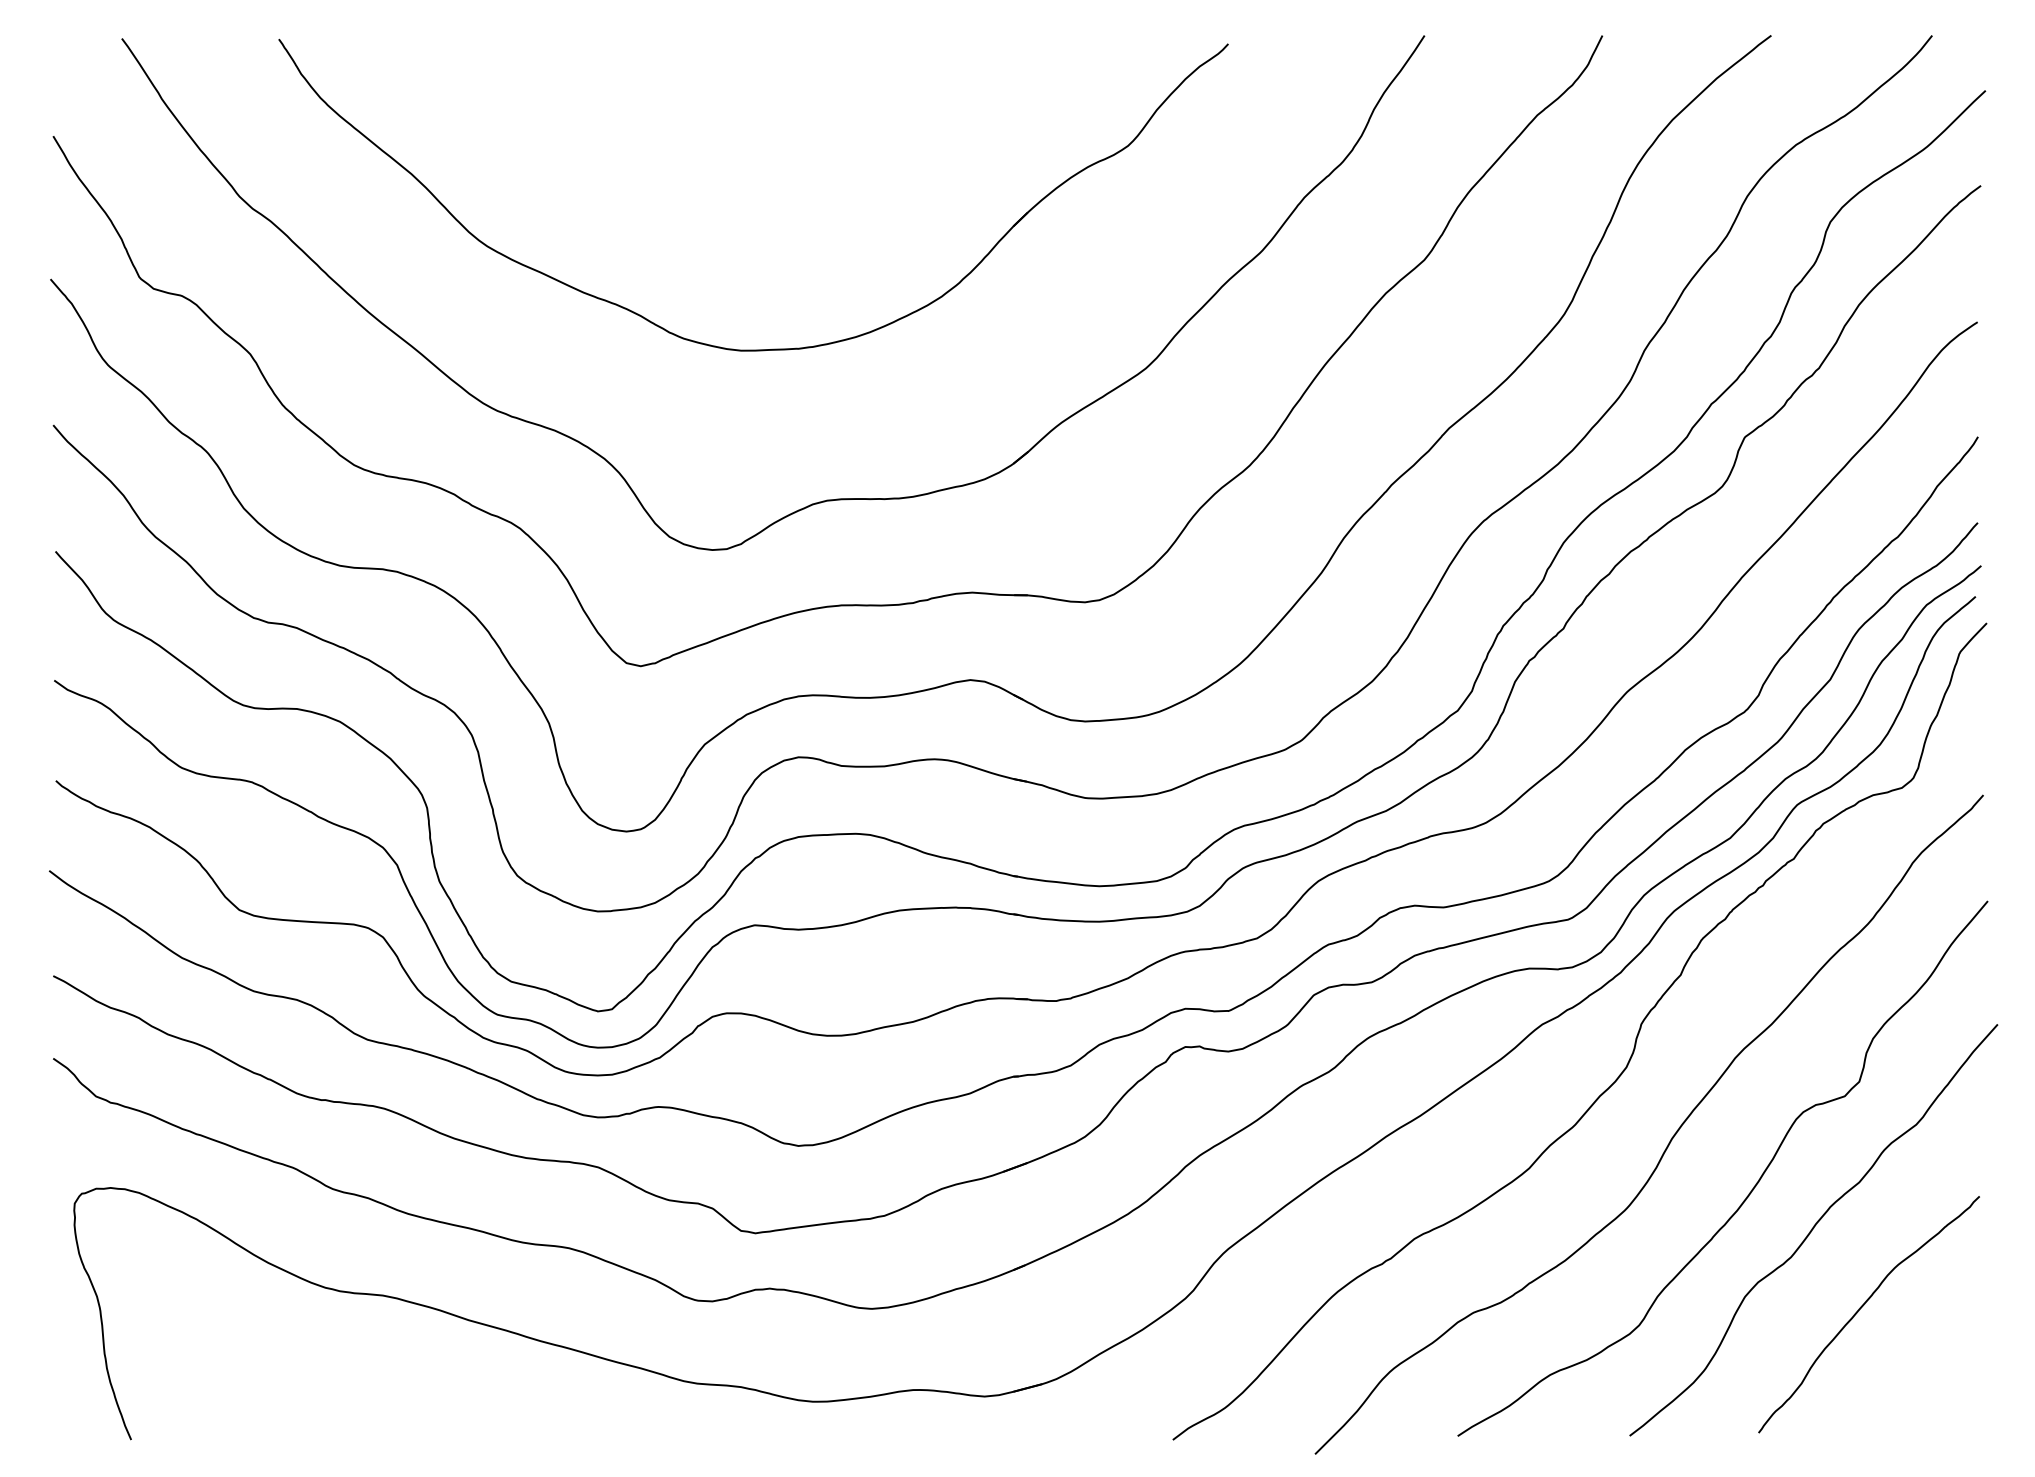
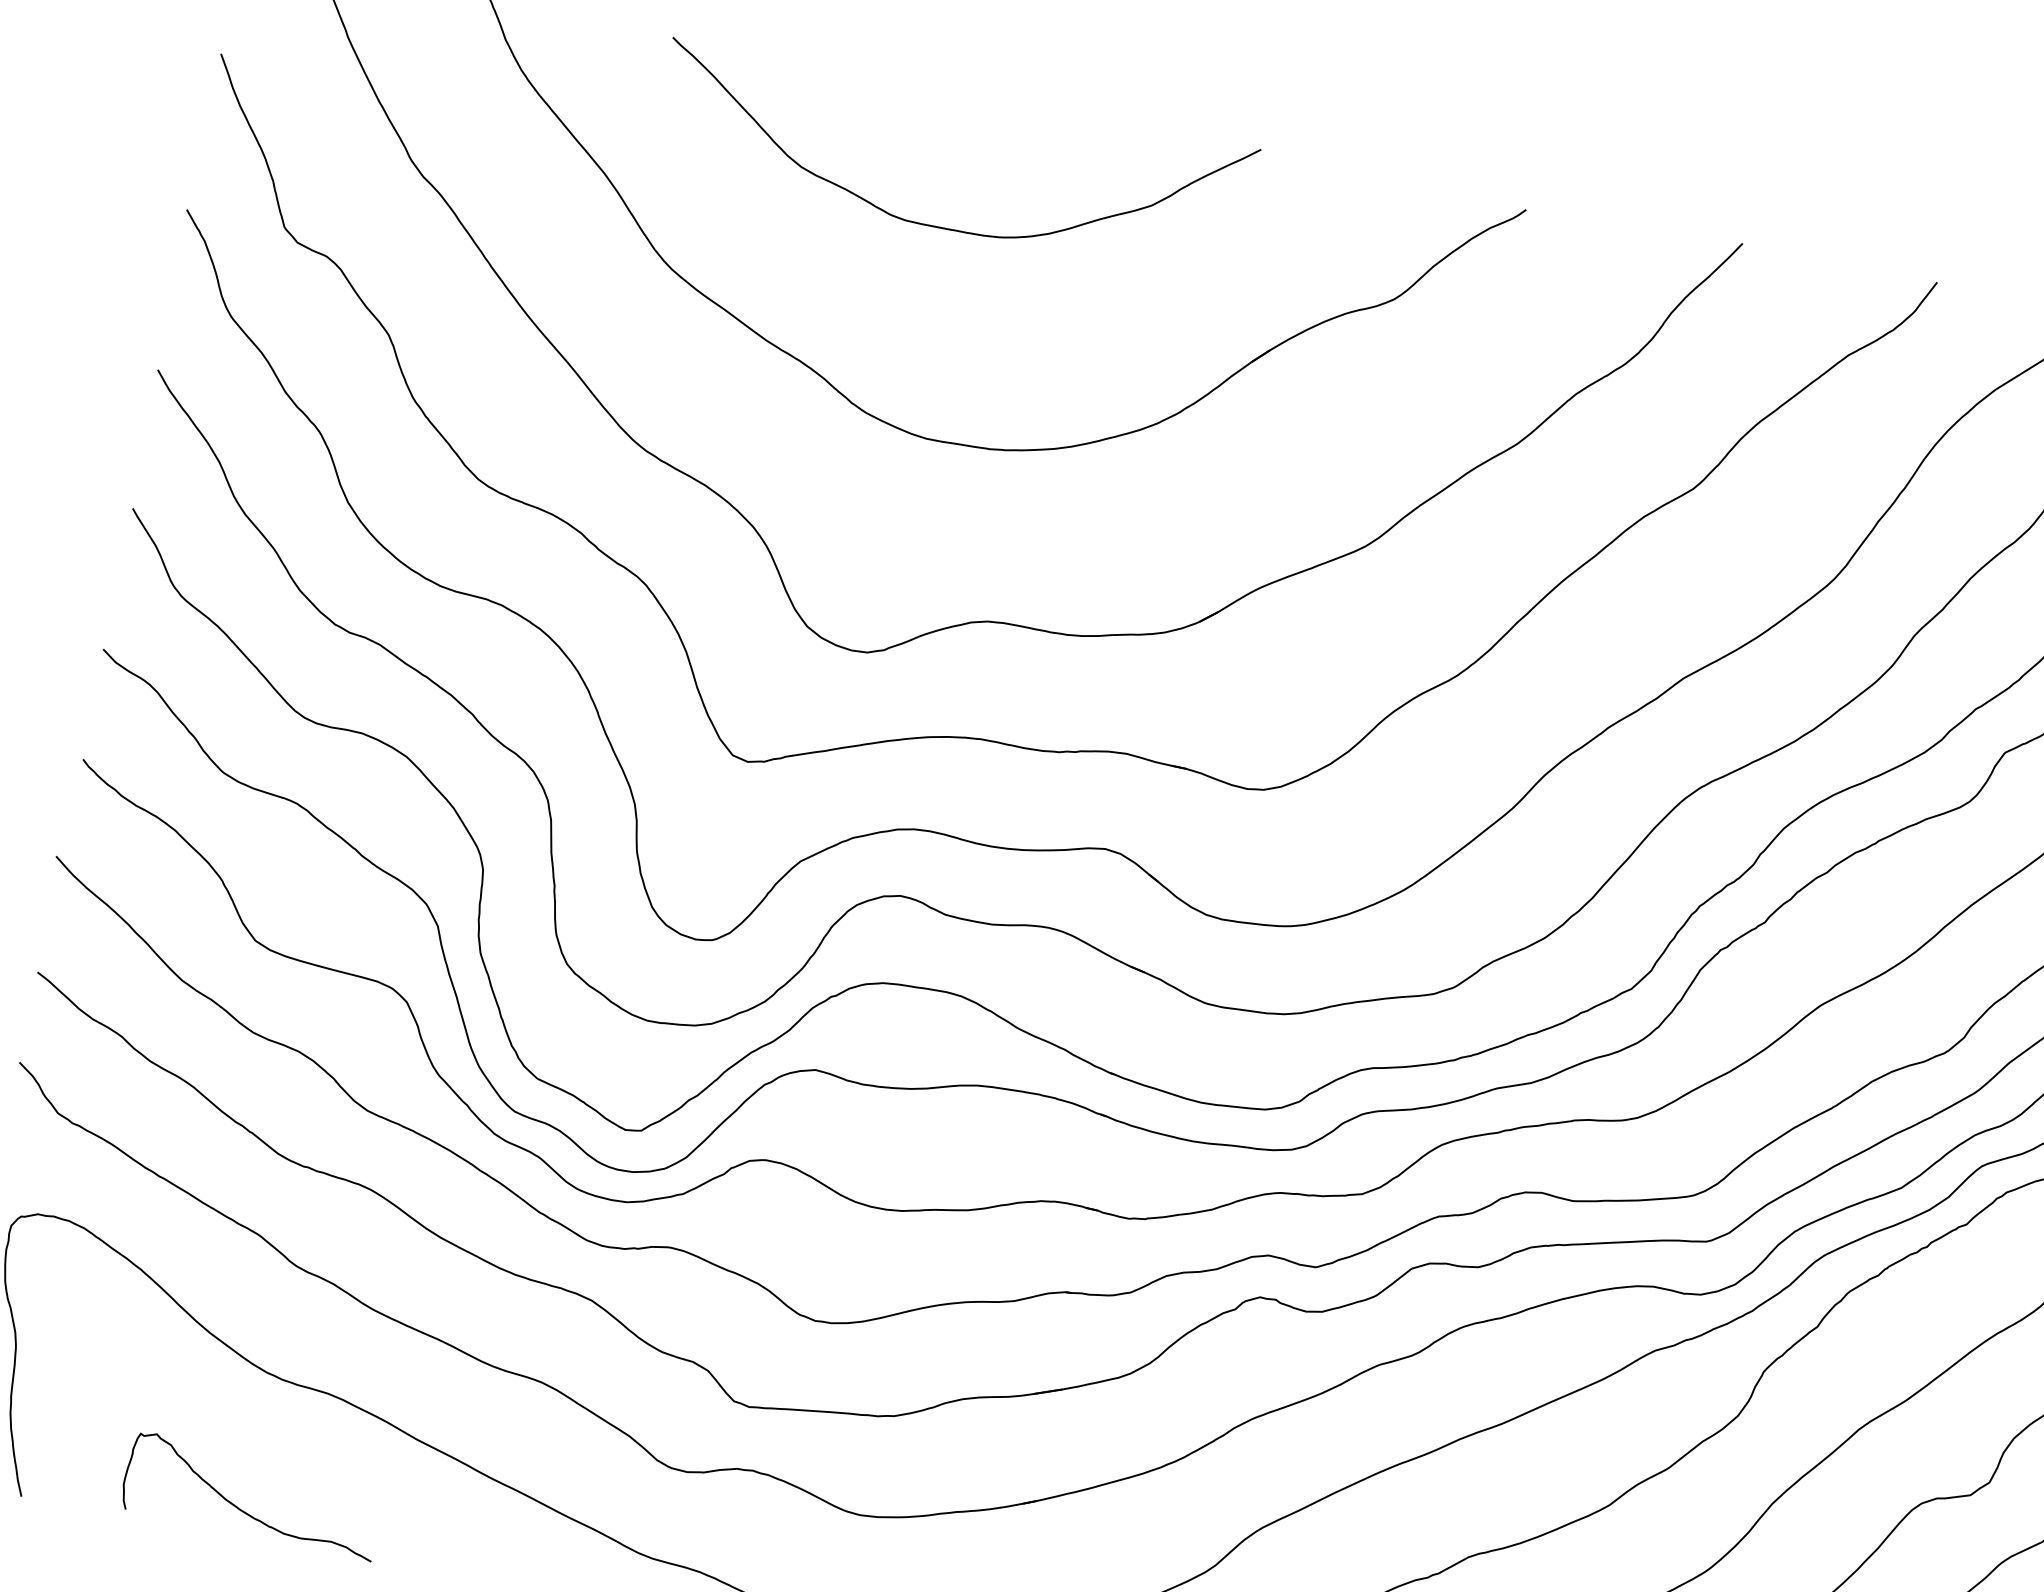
curve: (716, 161) -> (940, 226), added
curve: (330, 1413) -> (245, 1511), added

